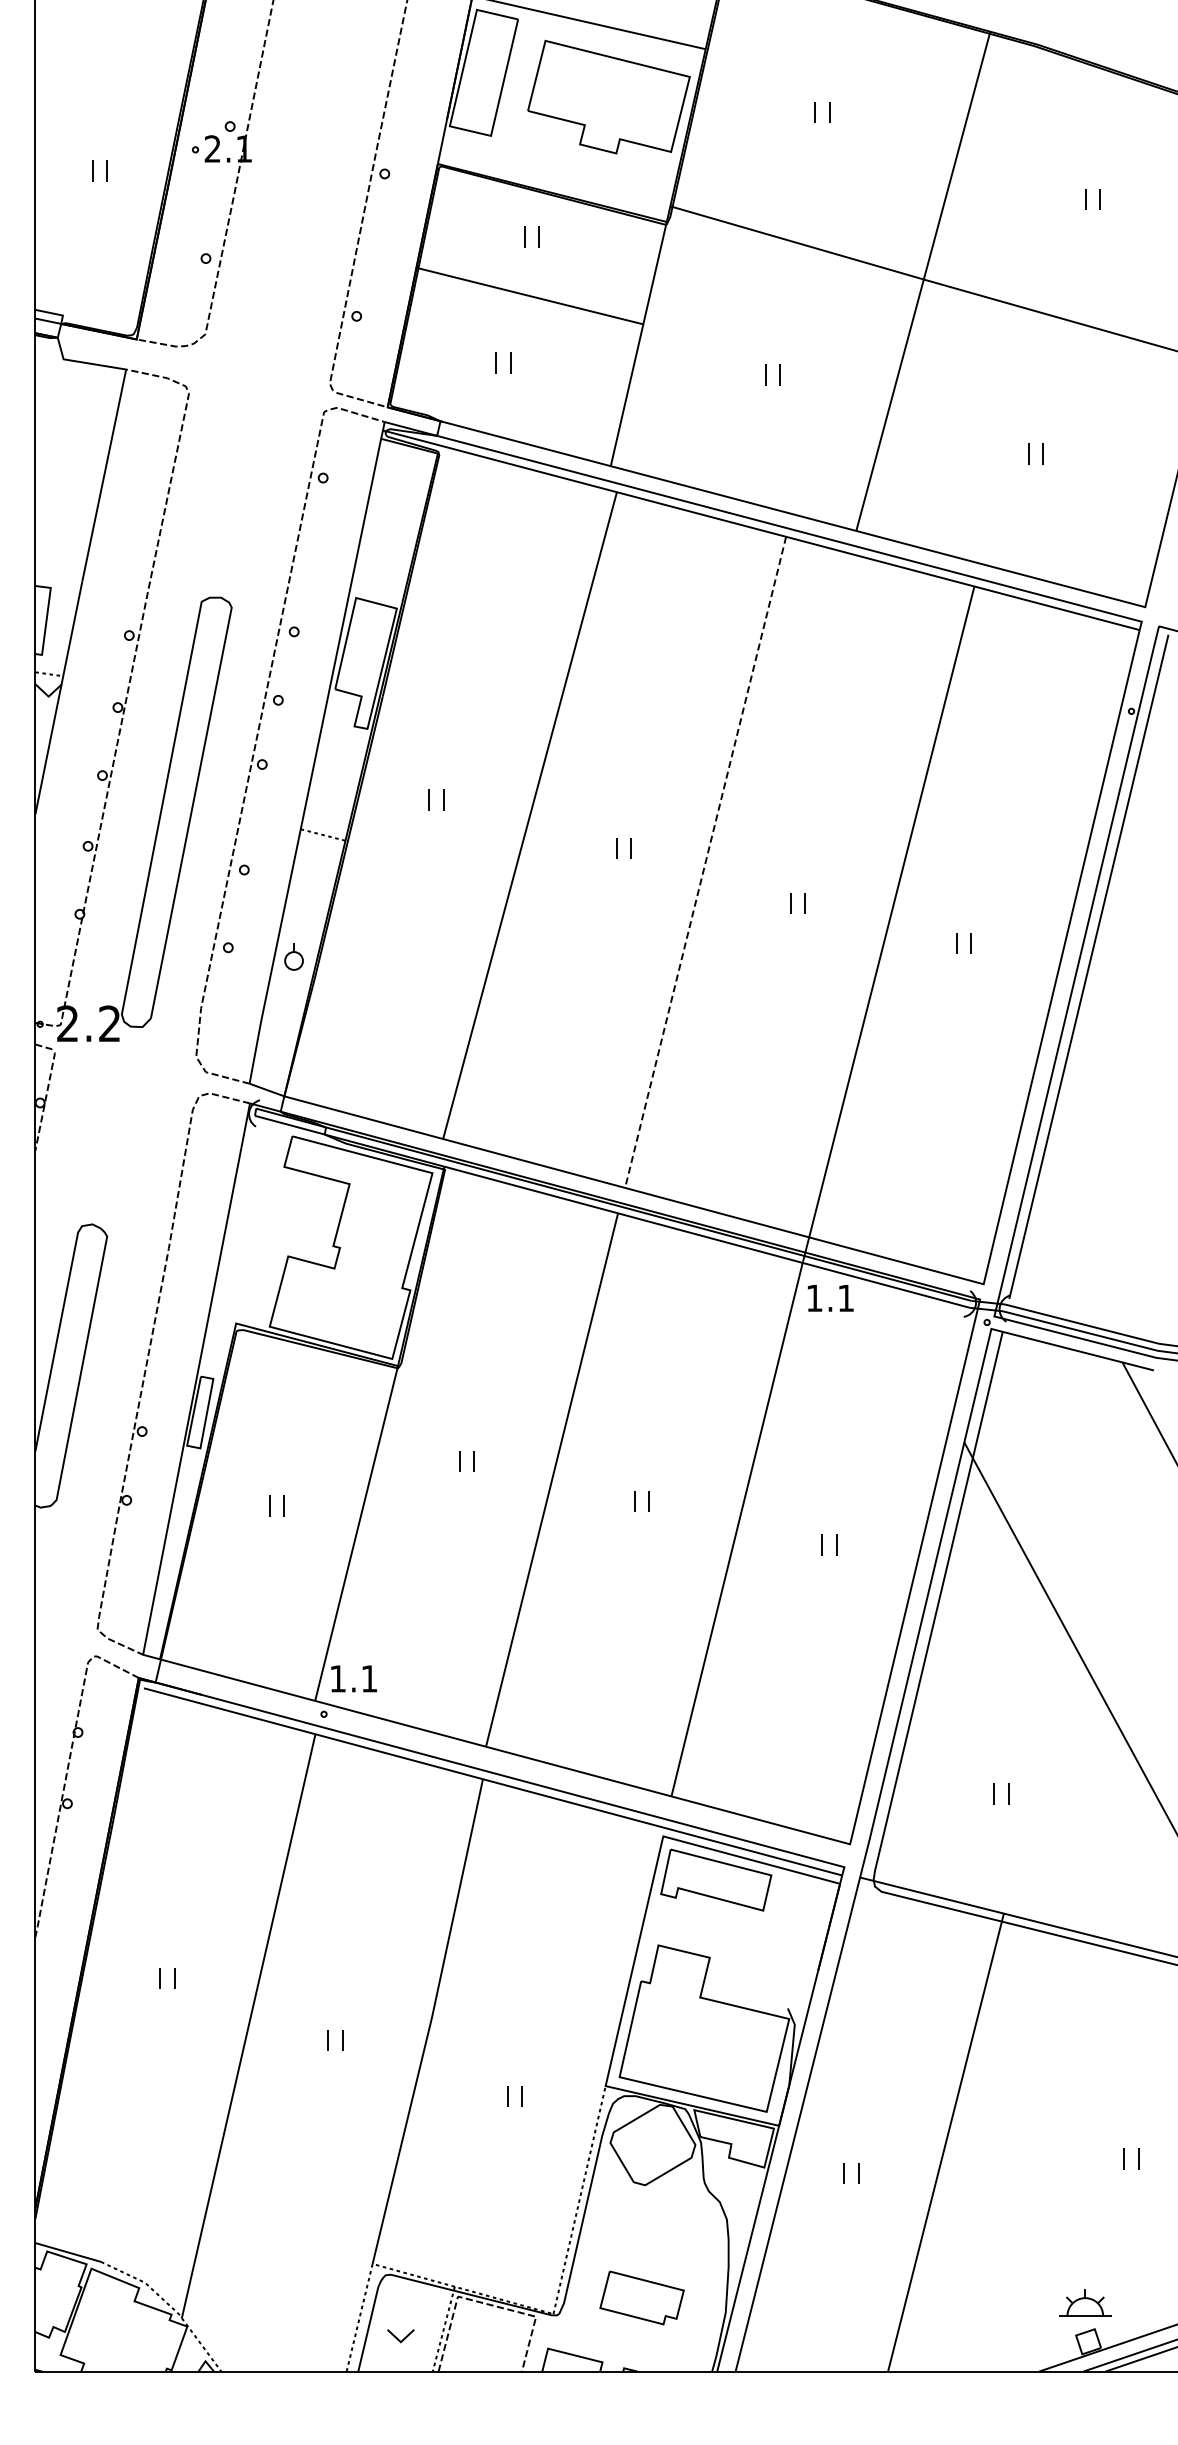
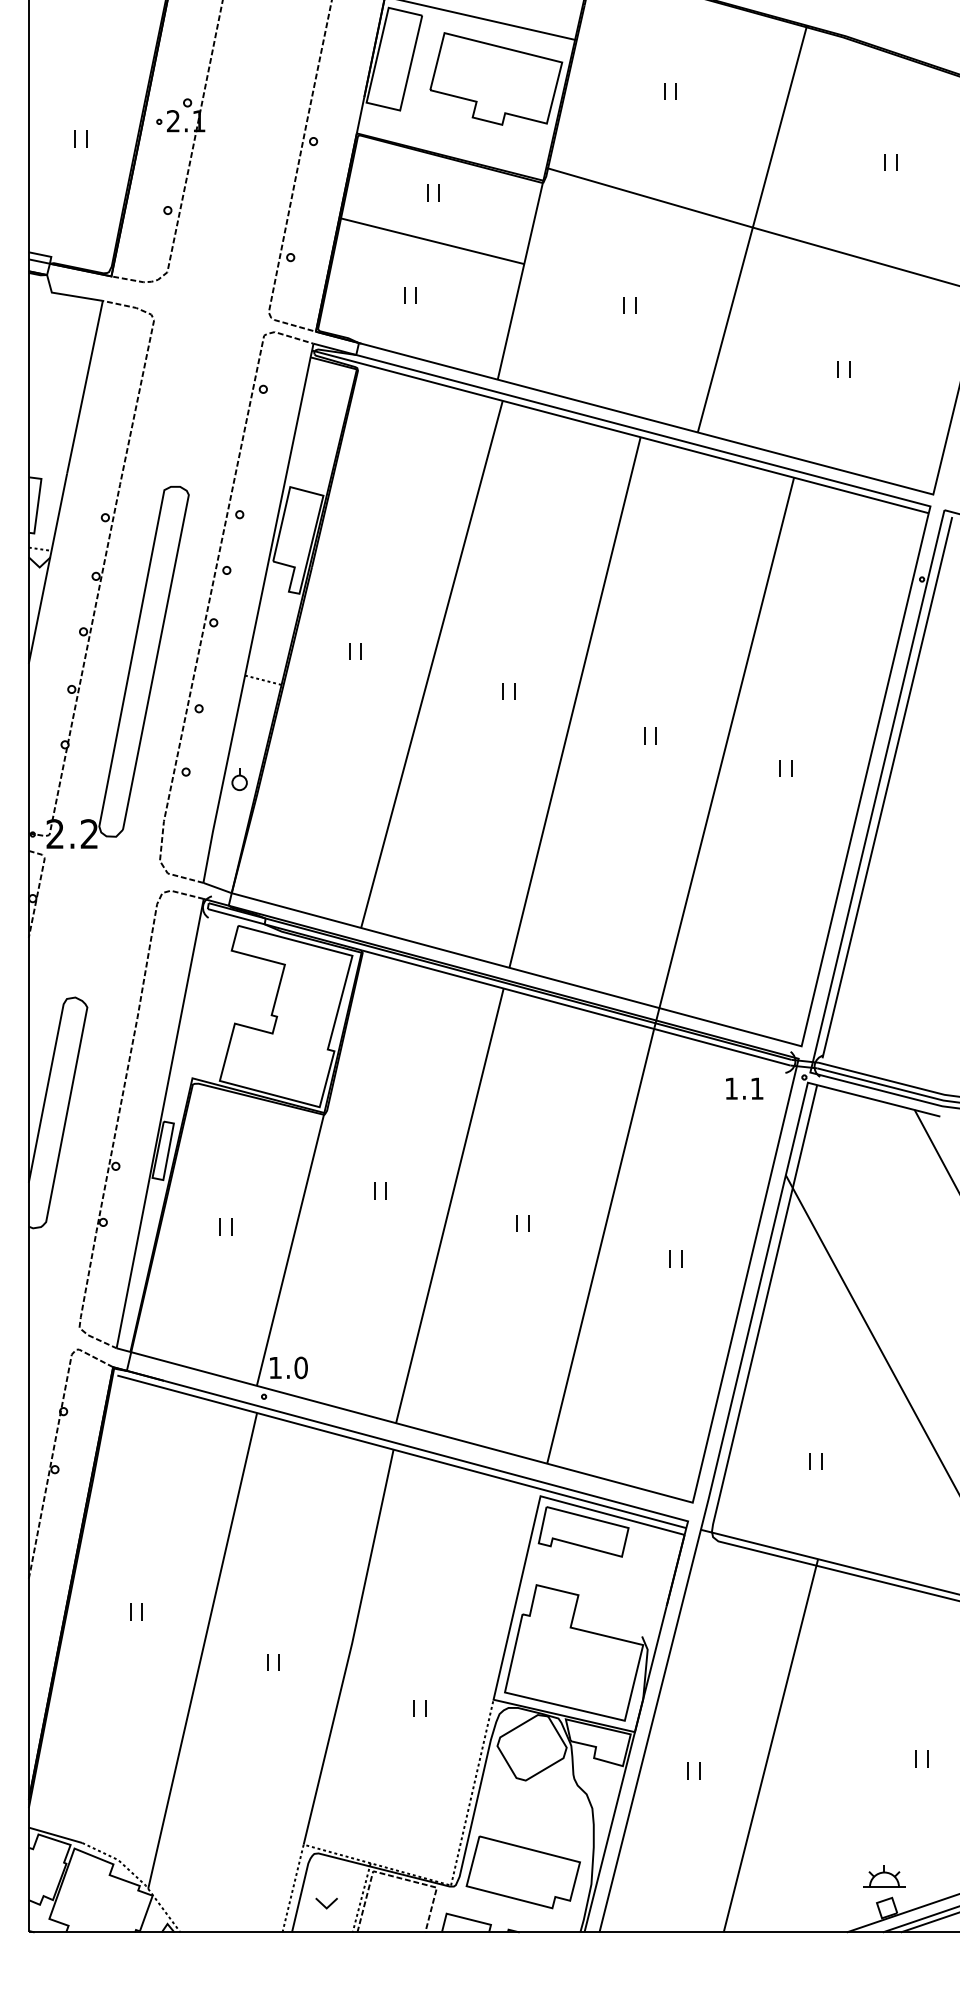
line: (705, 862) -> (574, 702), dashed -> solid
text: (830, 1298) -> (744, 1088), moved
text: (369, 1678) -> (301, 1367), 1.1 -> 1.0
part: (641, 2297) -> (522, 1872), size x1.67

